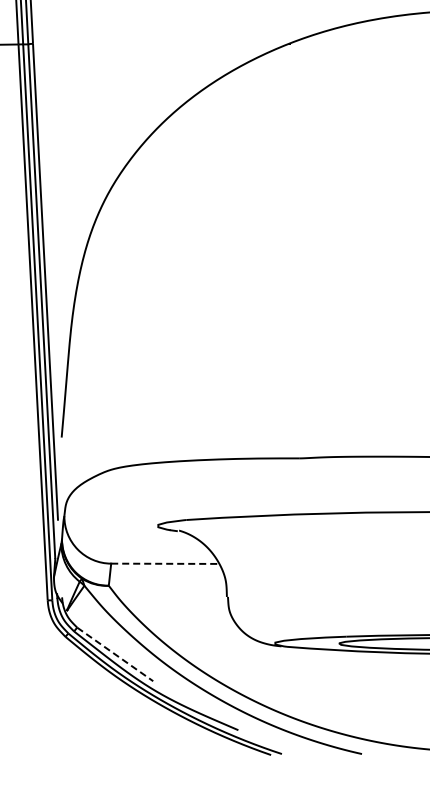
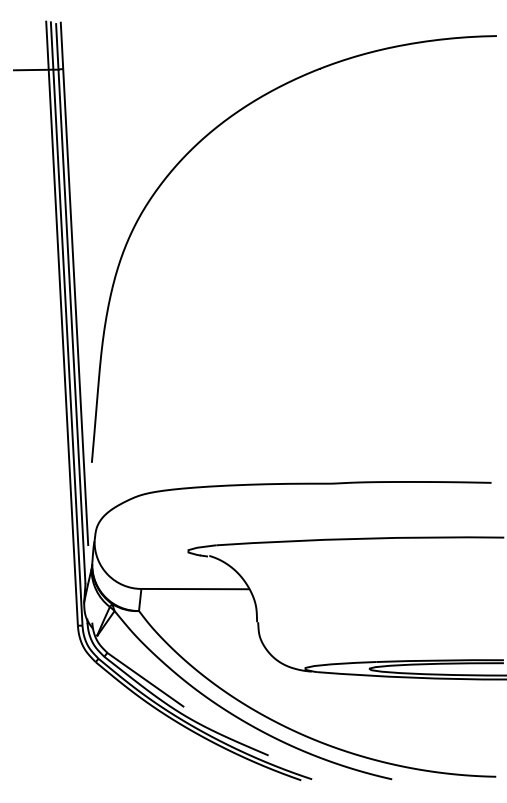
line: (165, 564) -> (195, 589), dashed -> solid
line: (115, 655) -> (145, 680), dashed -> solid

